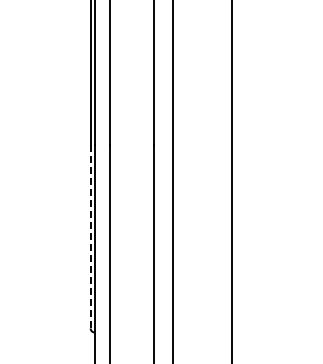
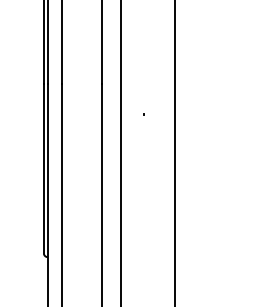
line: (90, 237) -> (43, 168), dashed -> solid

